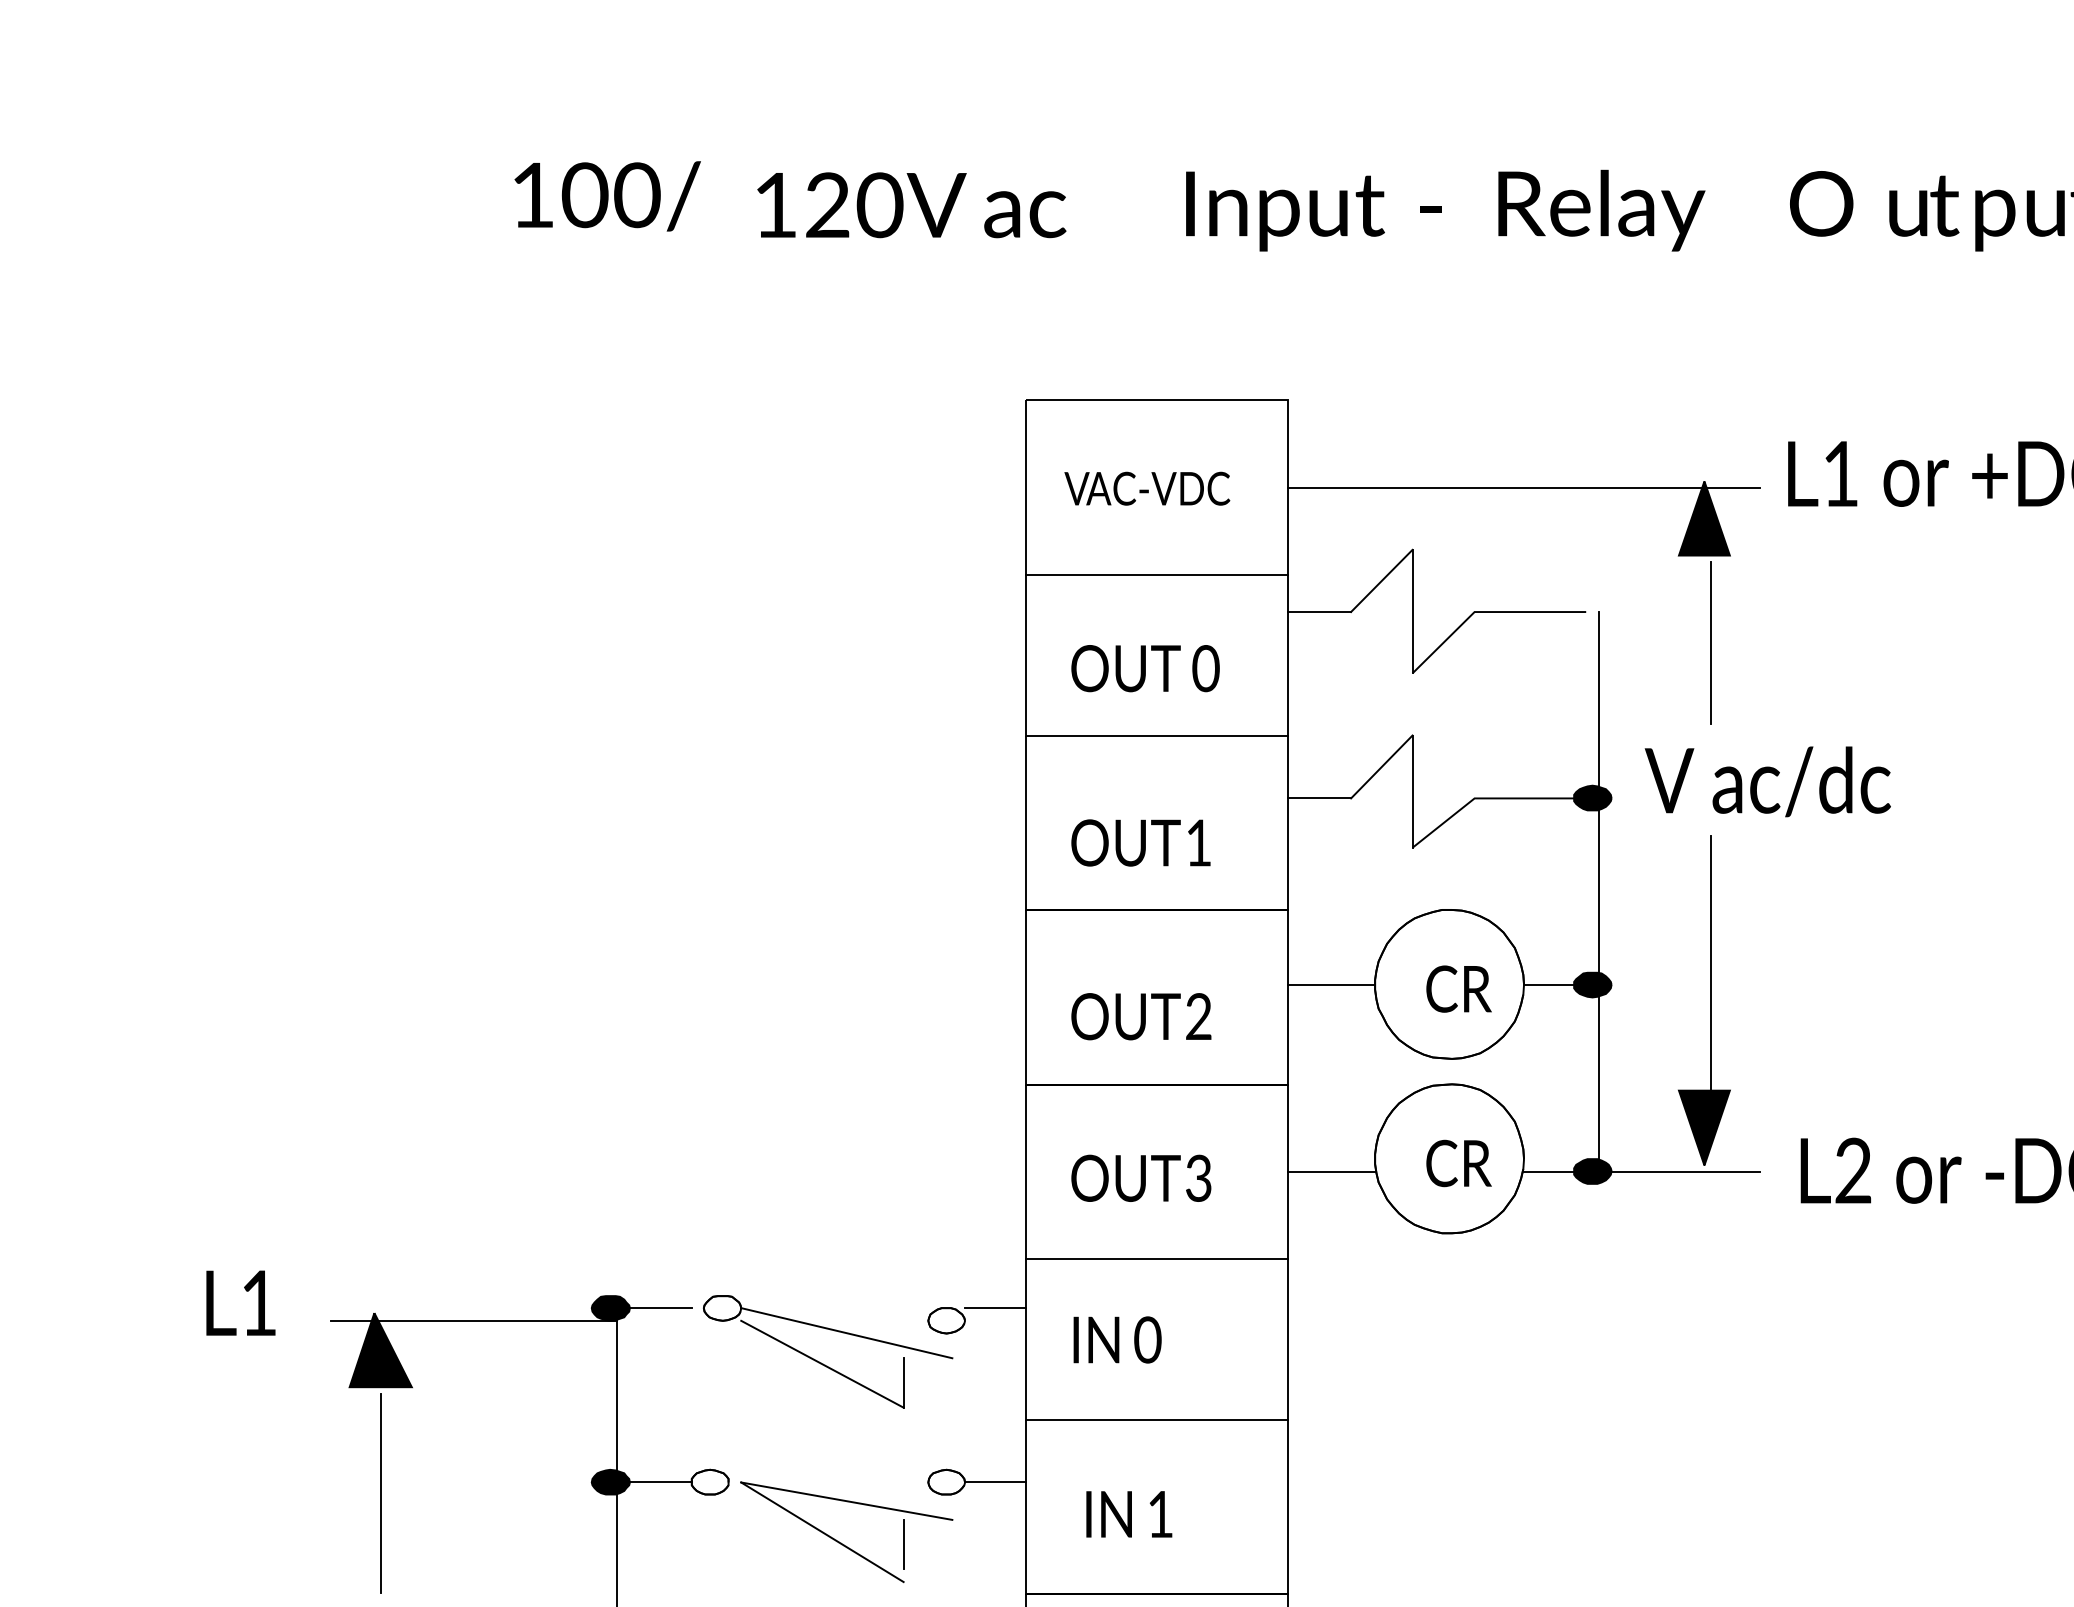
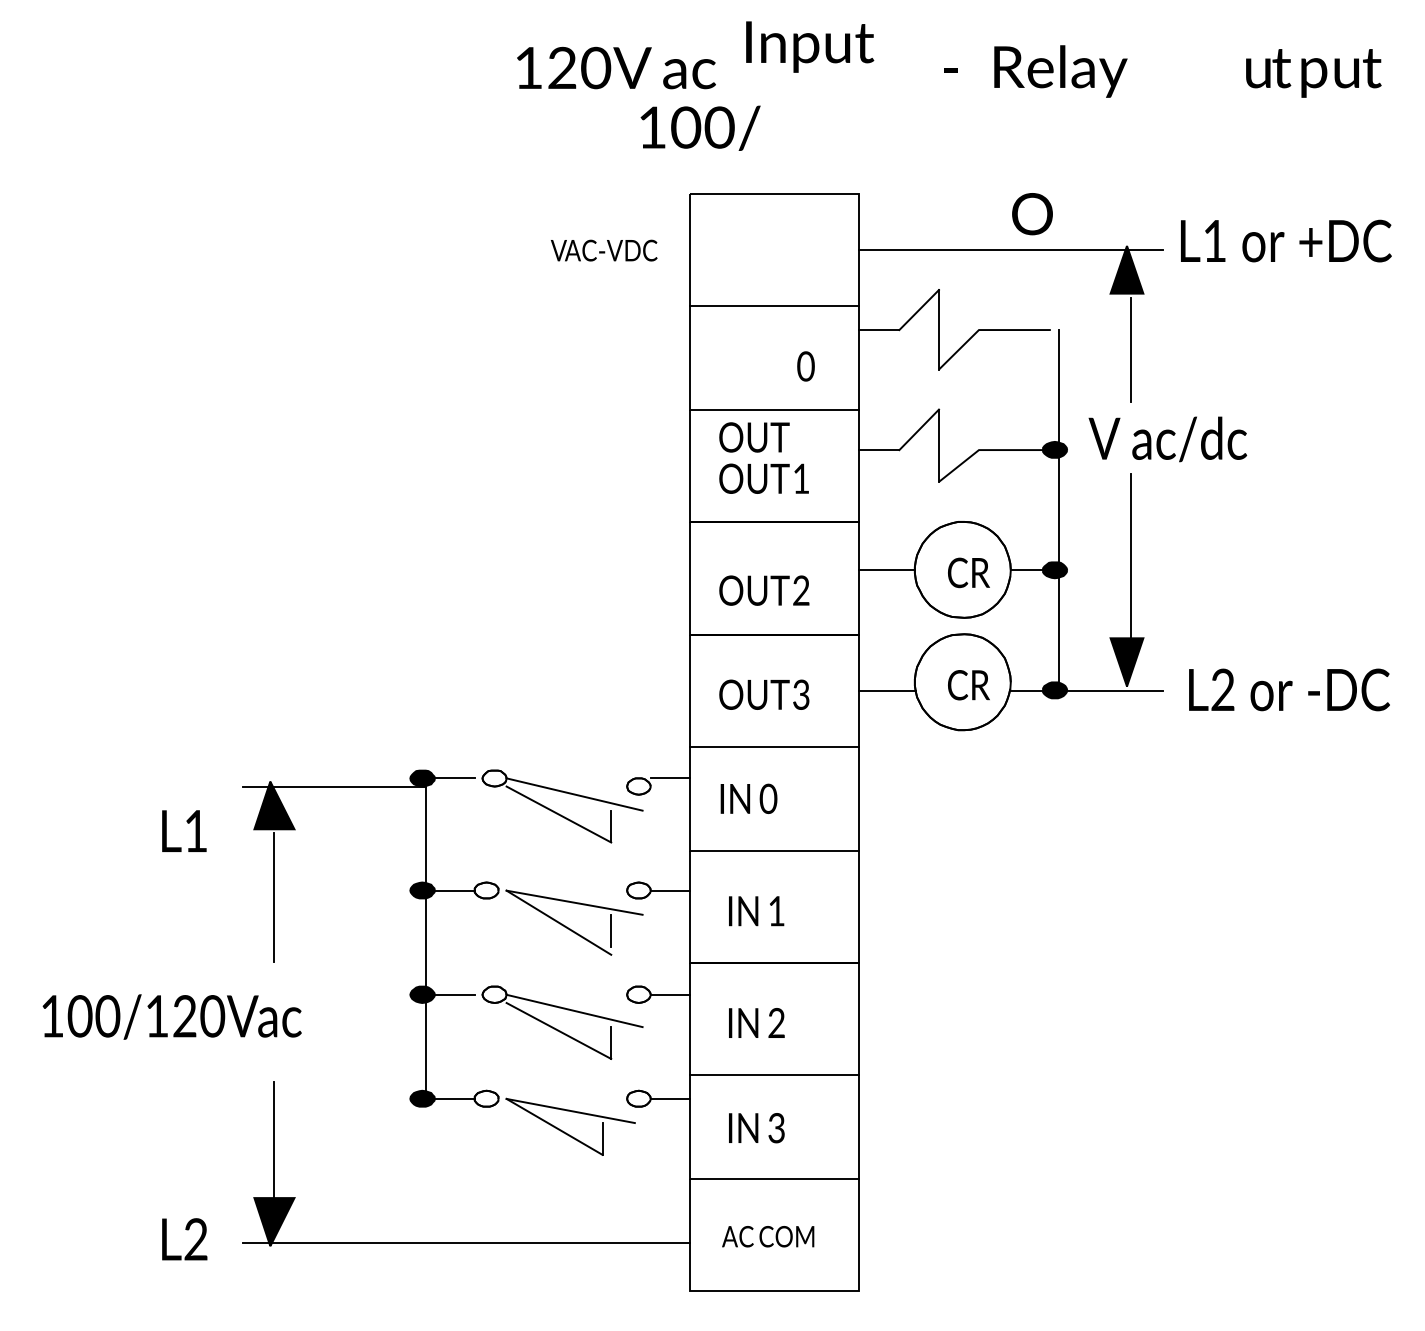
text: (607, 195) -> (700, 127), moved
text: (1821, 204) -> (1032, 214), moved
text: (1286, 210) -> (810, 46), moved
text: (1147, 488) -> (604, 250), moved
text: (1126, 668) -> (754, 437), moved
text: (241, 1302) -> (184, 830), moved

